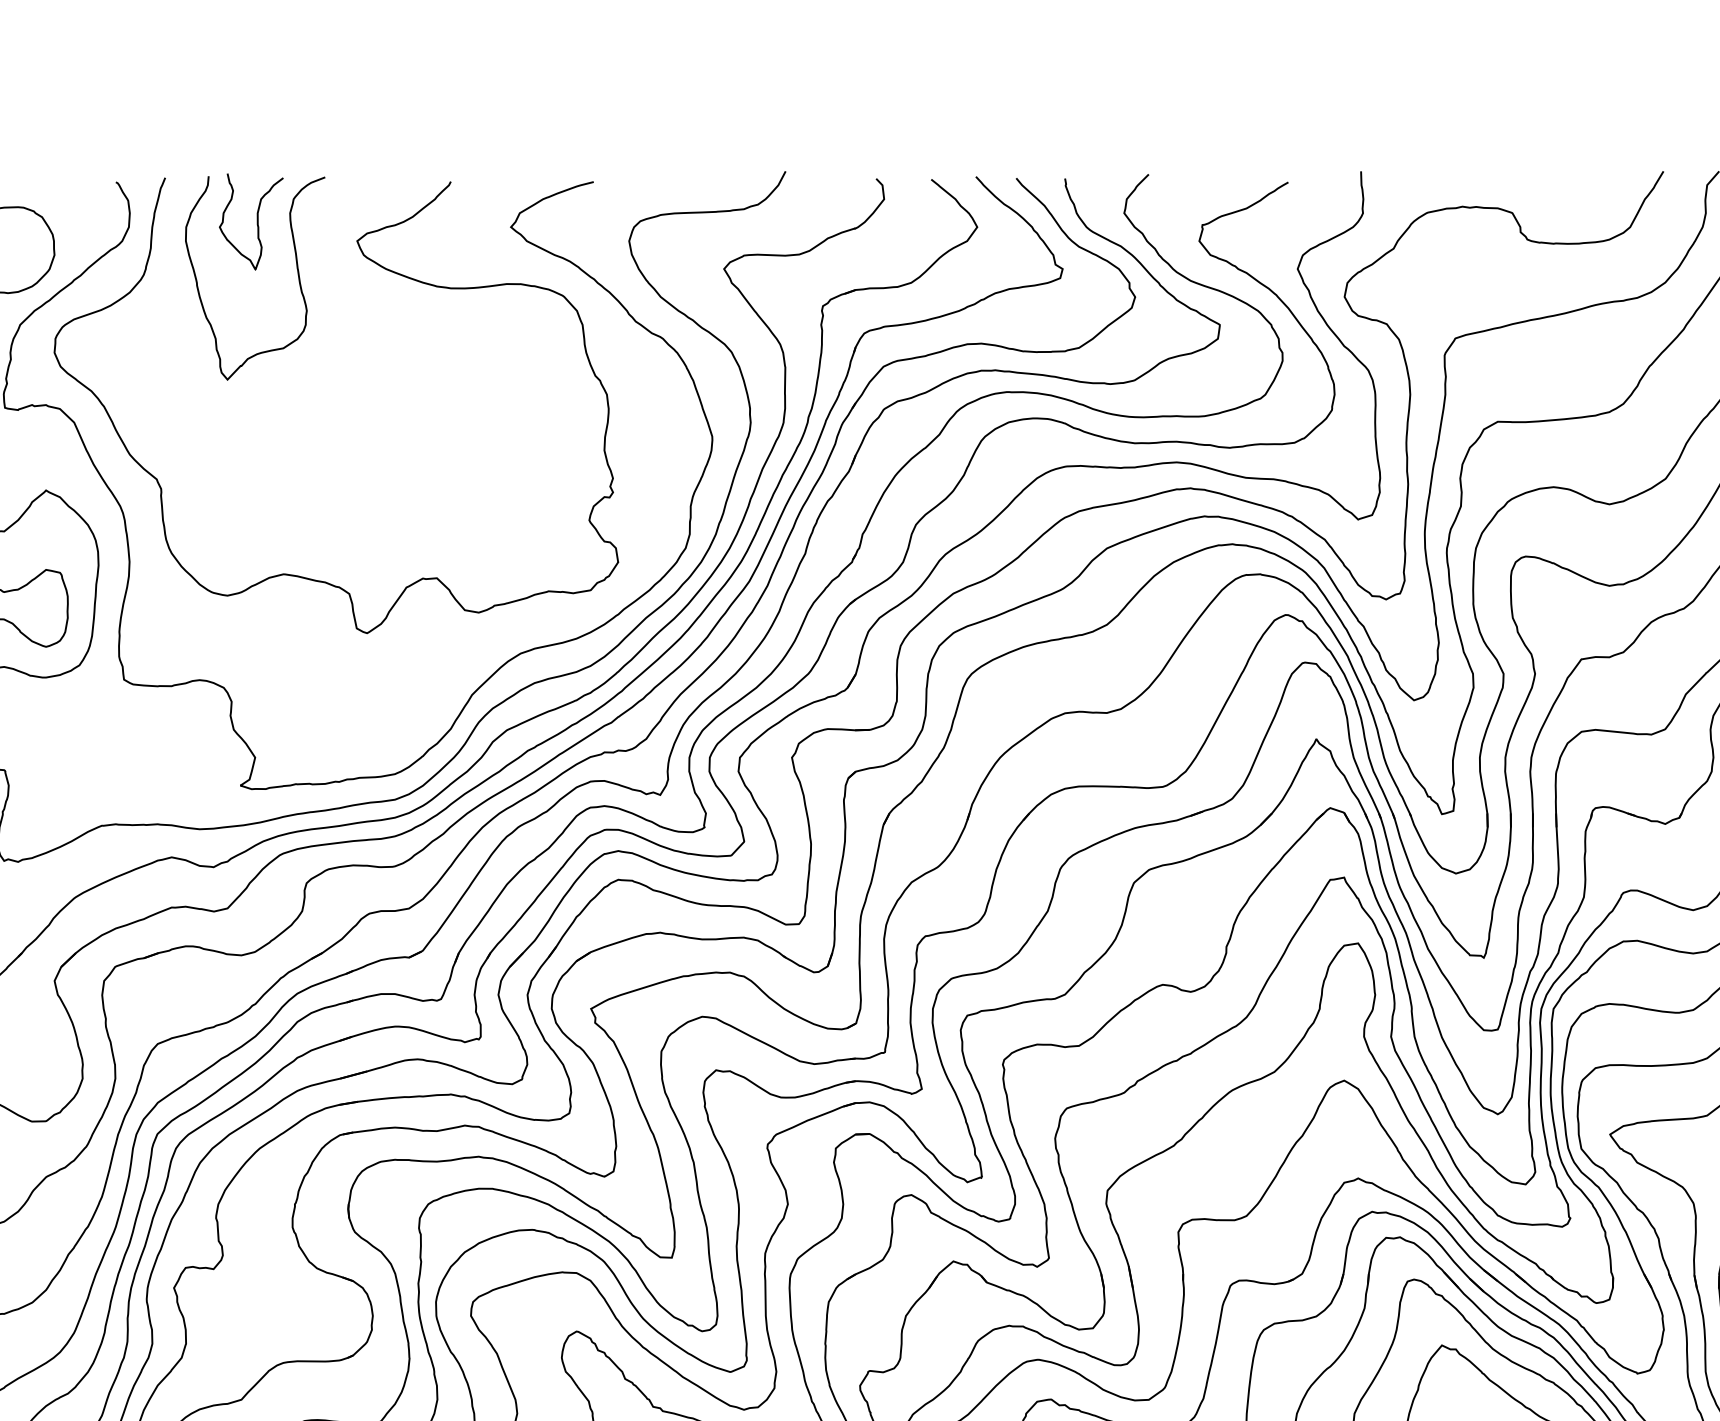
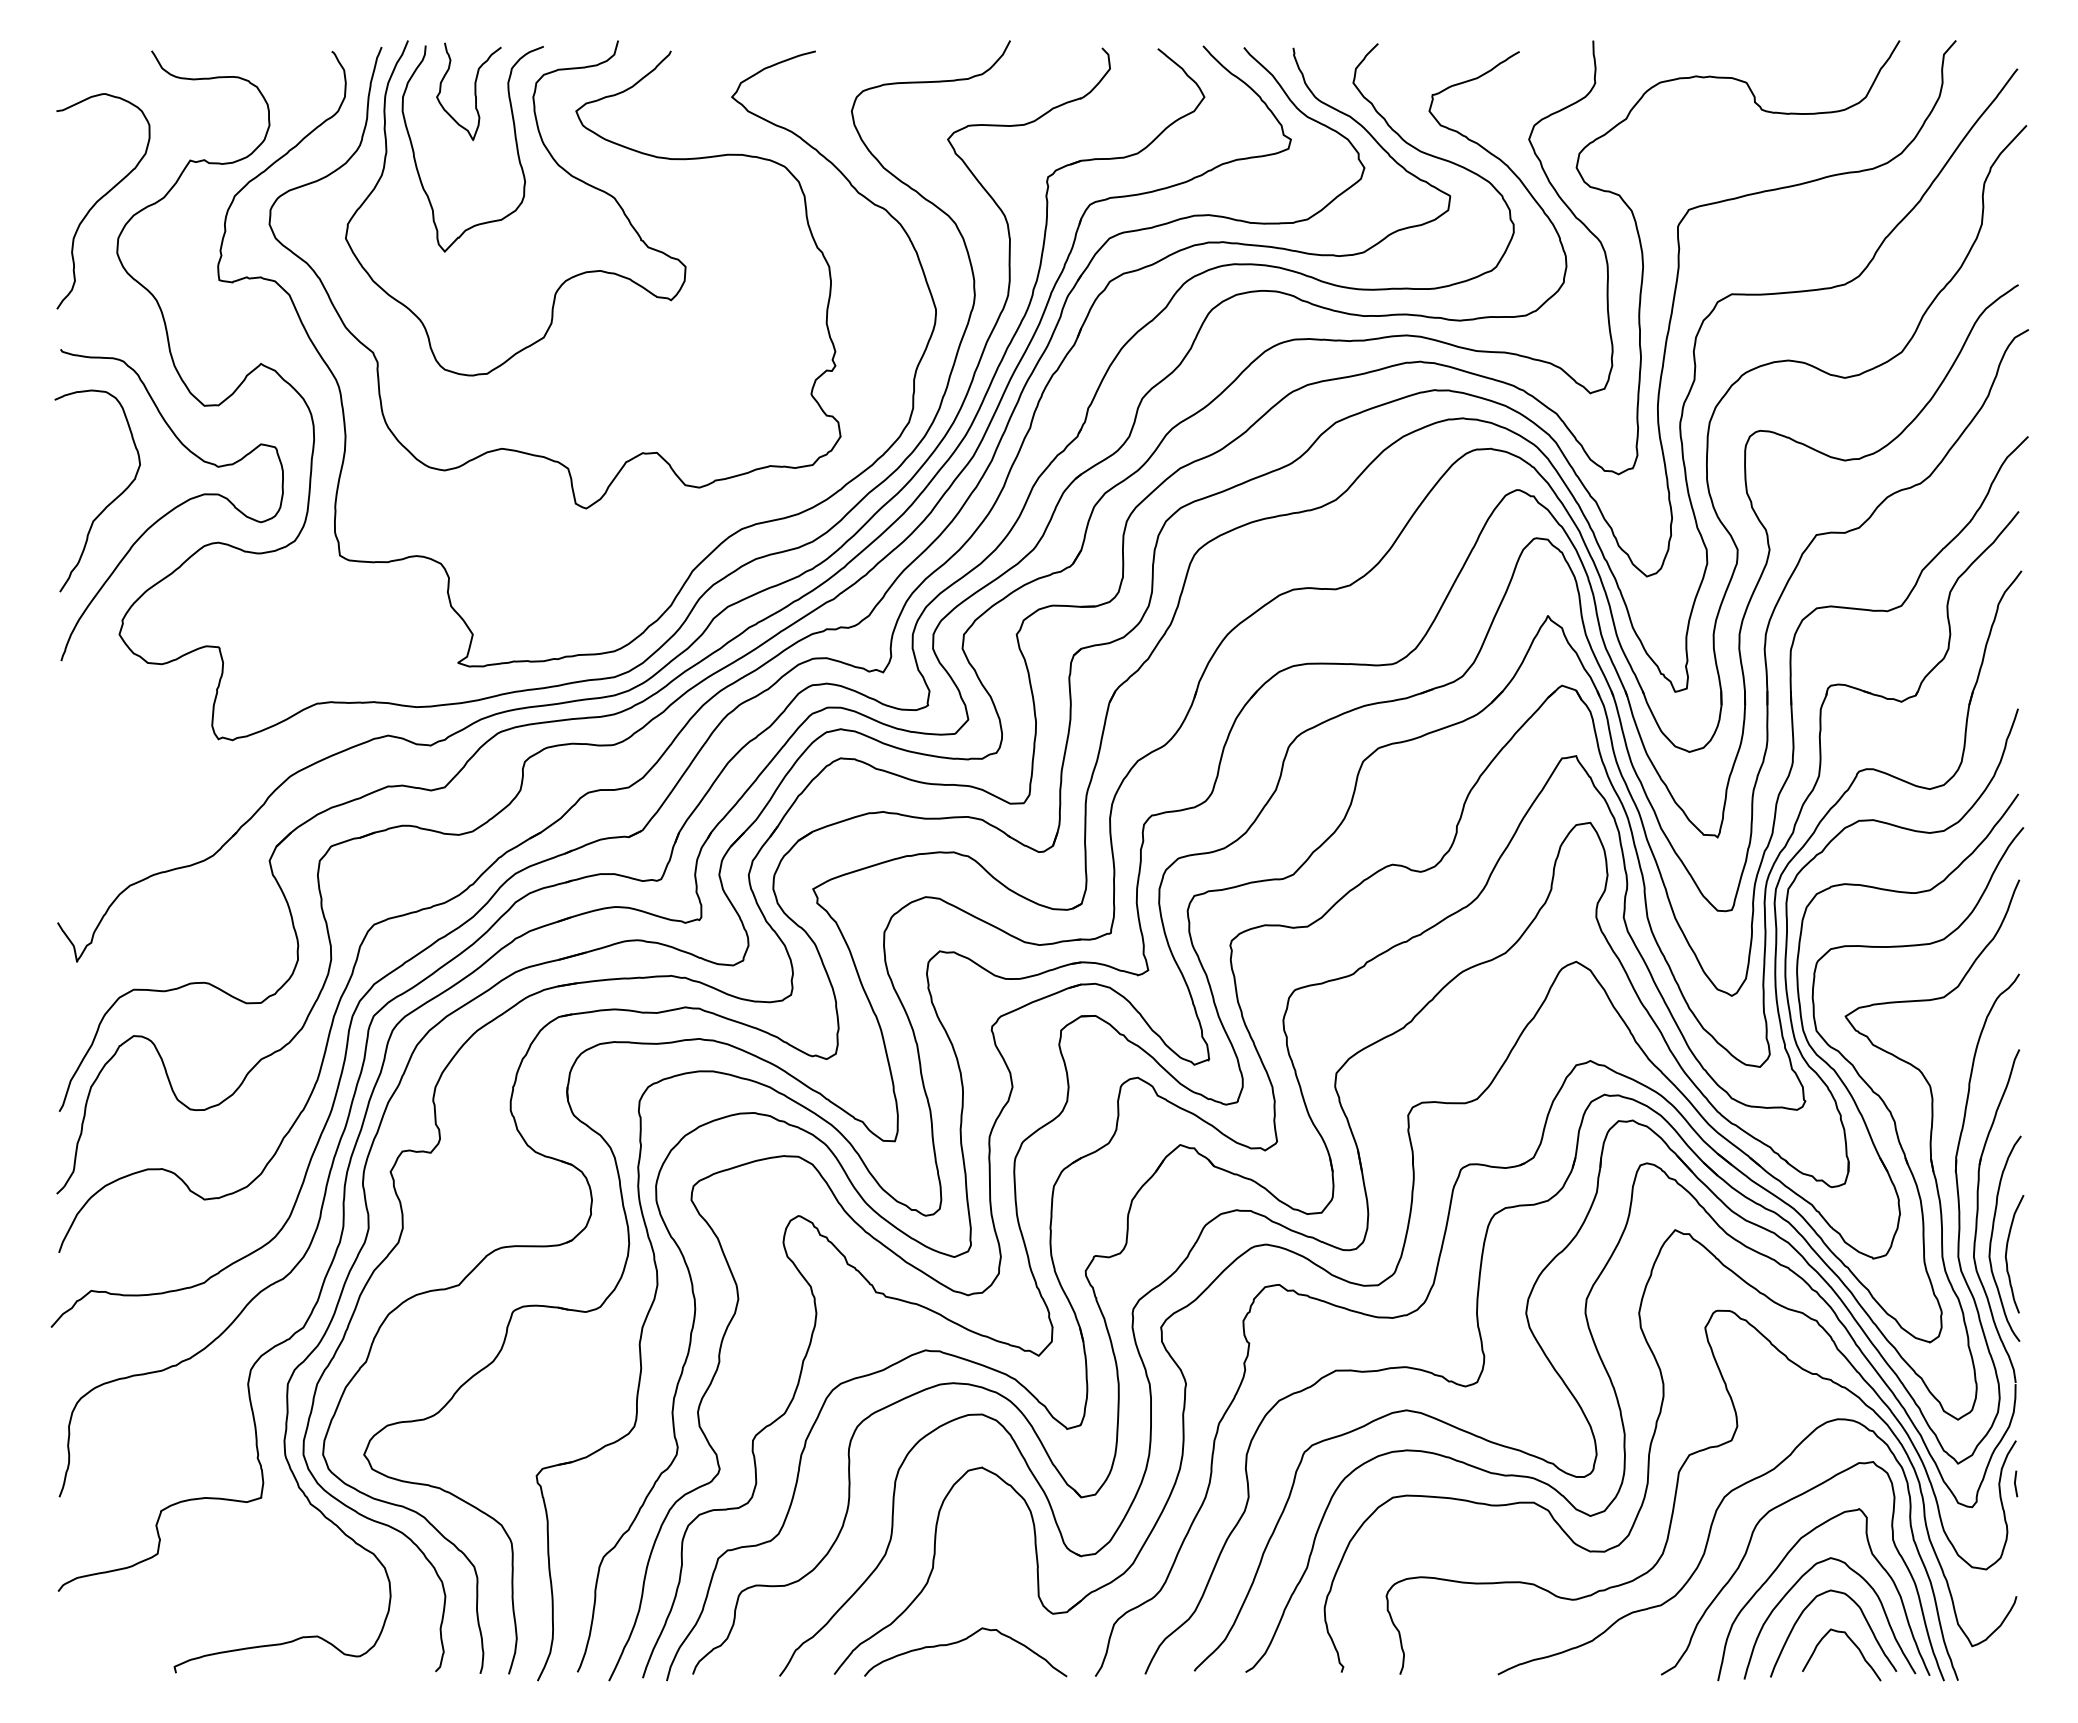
curve: (338, 294) -> (557, 165), added

